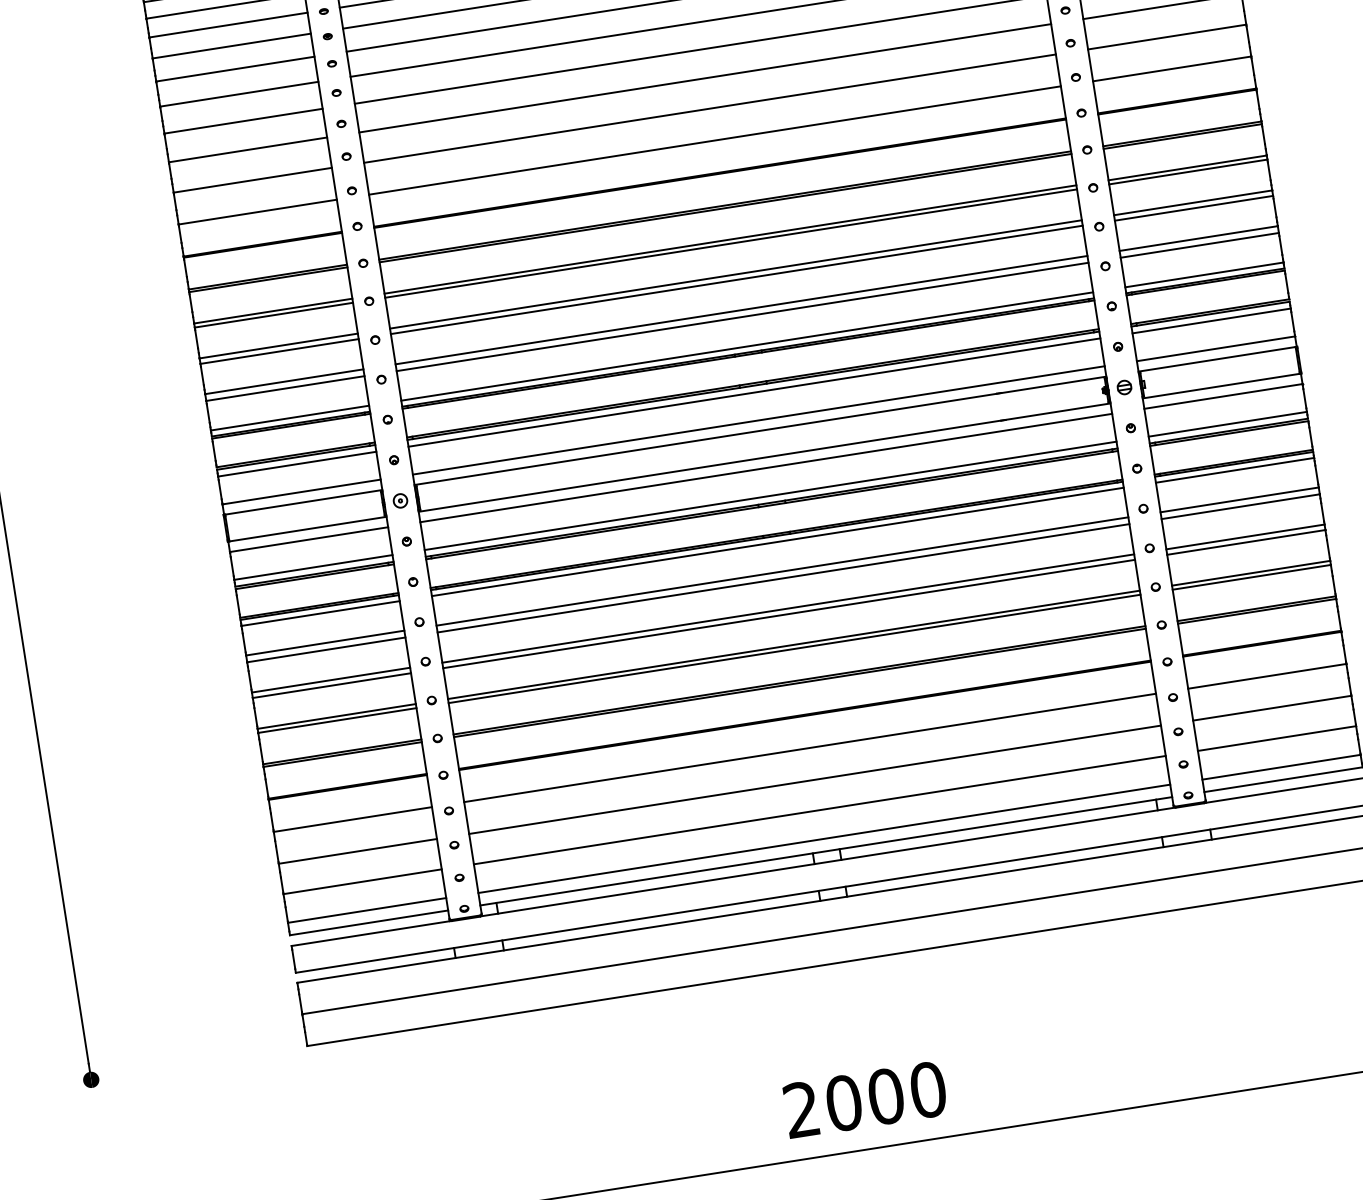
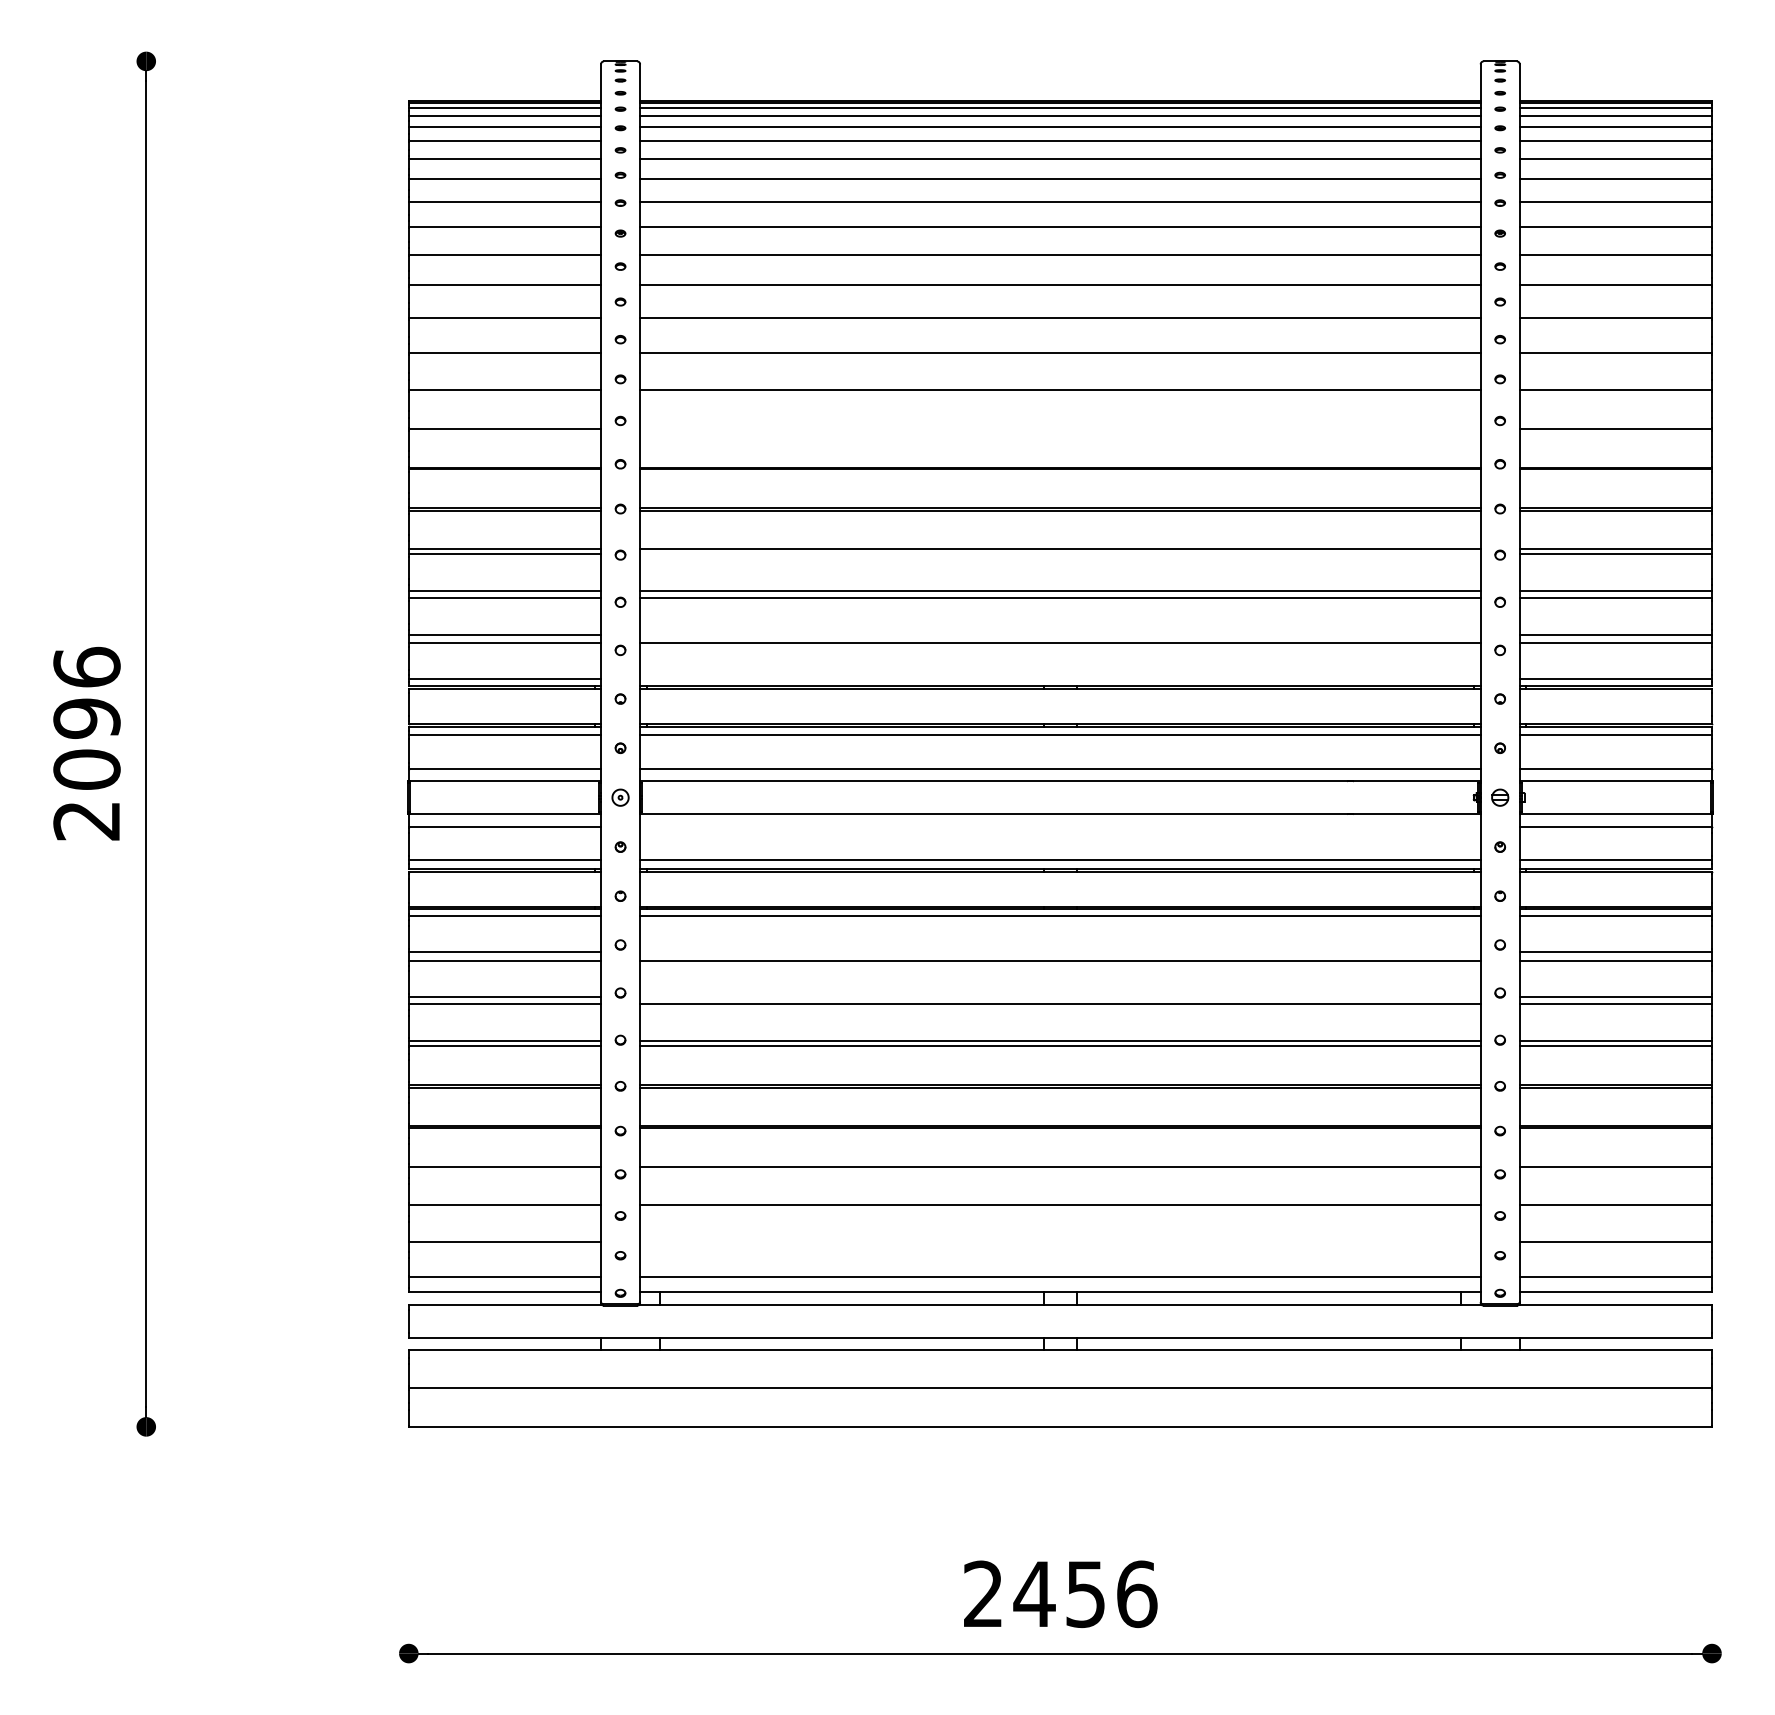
line: (715, 140) -> (1060, 428), removed
line: (731, 243) -> (1060, 553), removed
line: (741, 309) -> (1060, 634), removed
line: (747, 346) -> (1060, 678), removed
line: (766, 467) -> (1060, 826), removed
line: (782, 571) -> (1060, 952), removed
line: (788, 608) -> (1060, 997), removed
line: (819, 810) -> (1060, 1242), removed
text: (885, 1096) -> (1085, 1594), 2000 -> 2456

